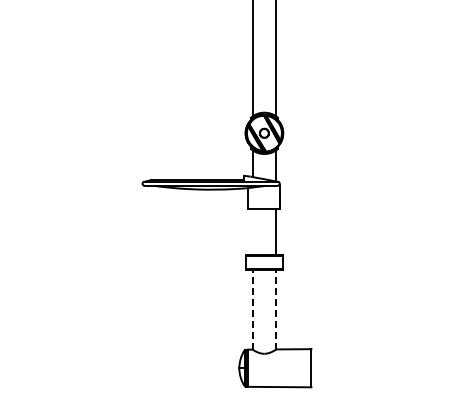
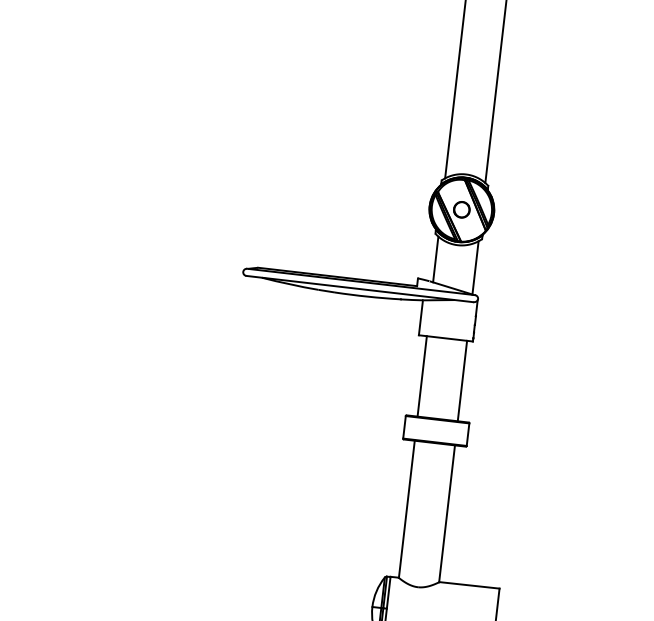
line: (252, 231) -> (421, 375), added
line: (252, 309) -> (406, 509), dashed -> solid
line: (276, 309) -> (447, 513), dashed -> solid

